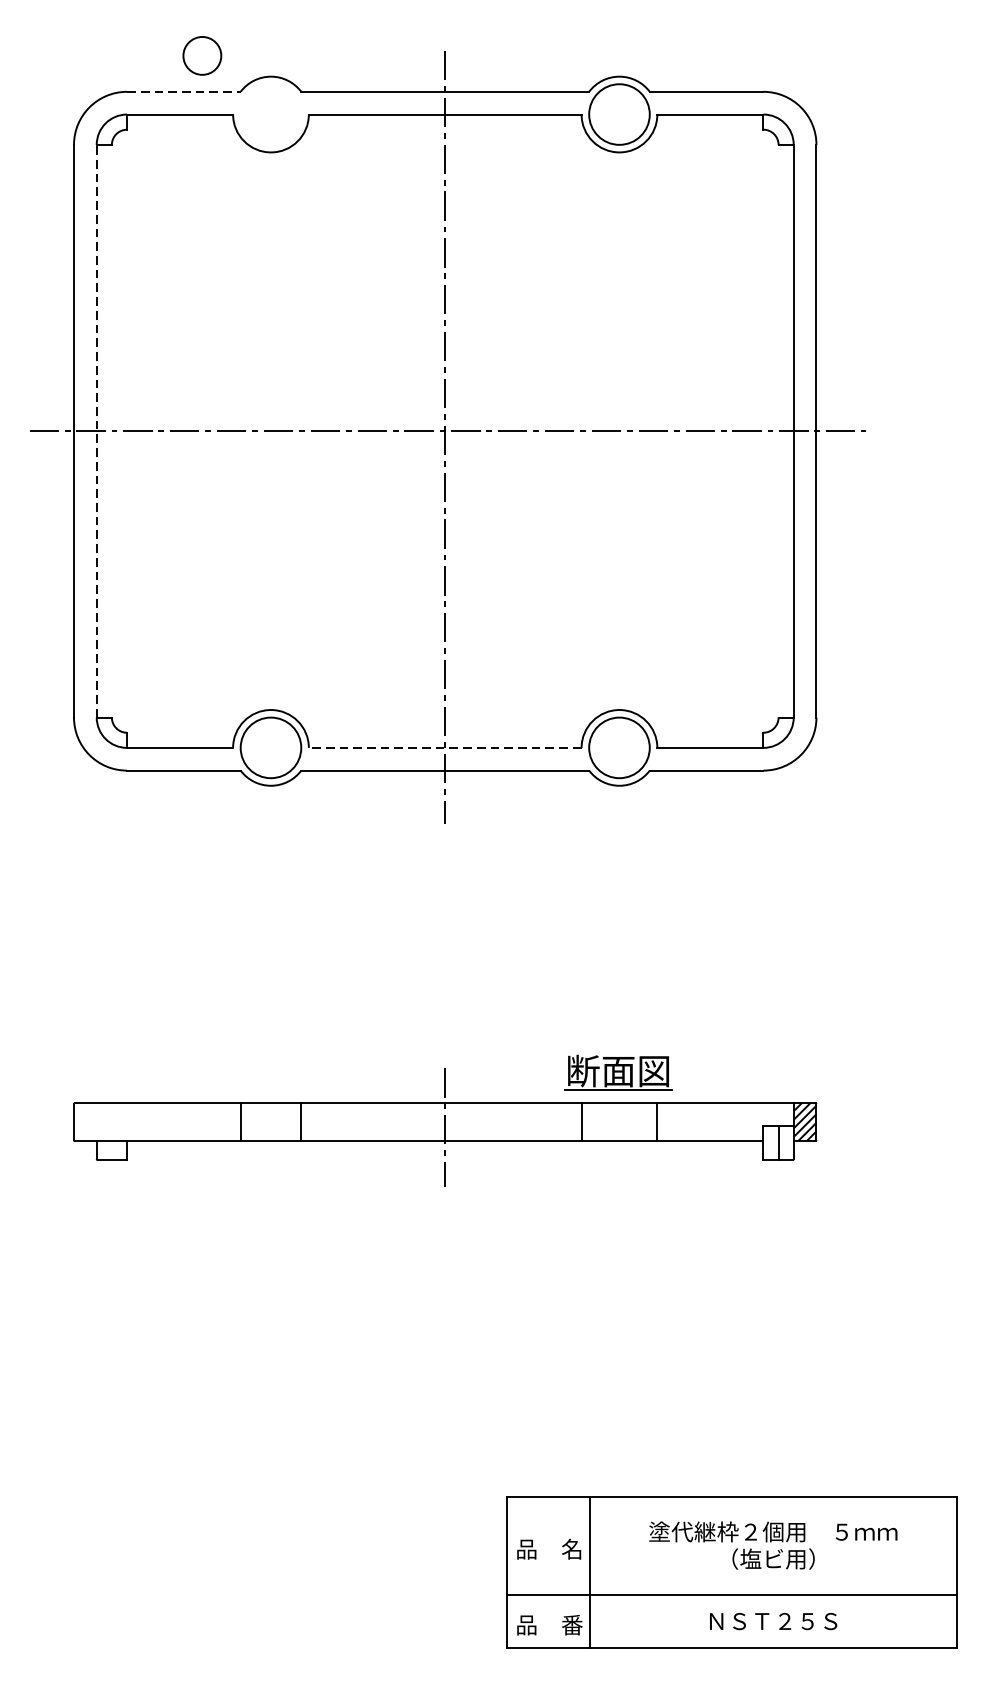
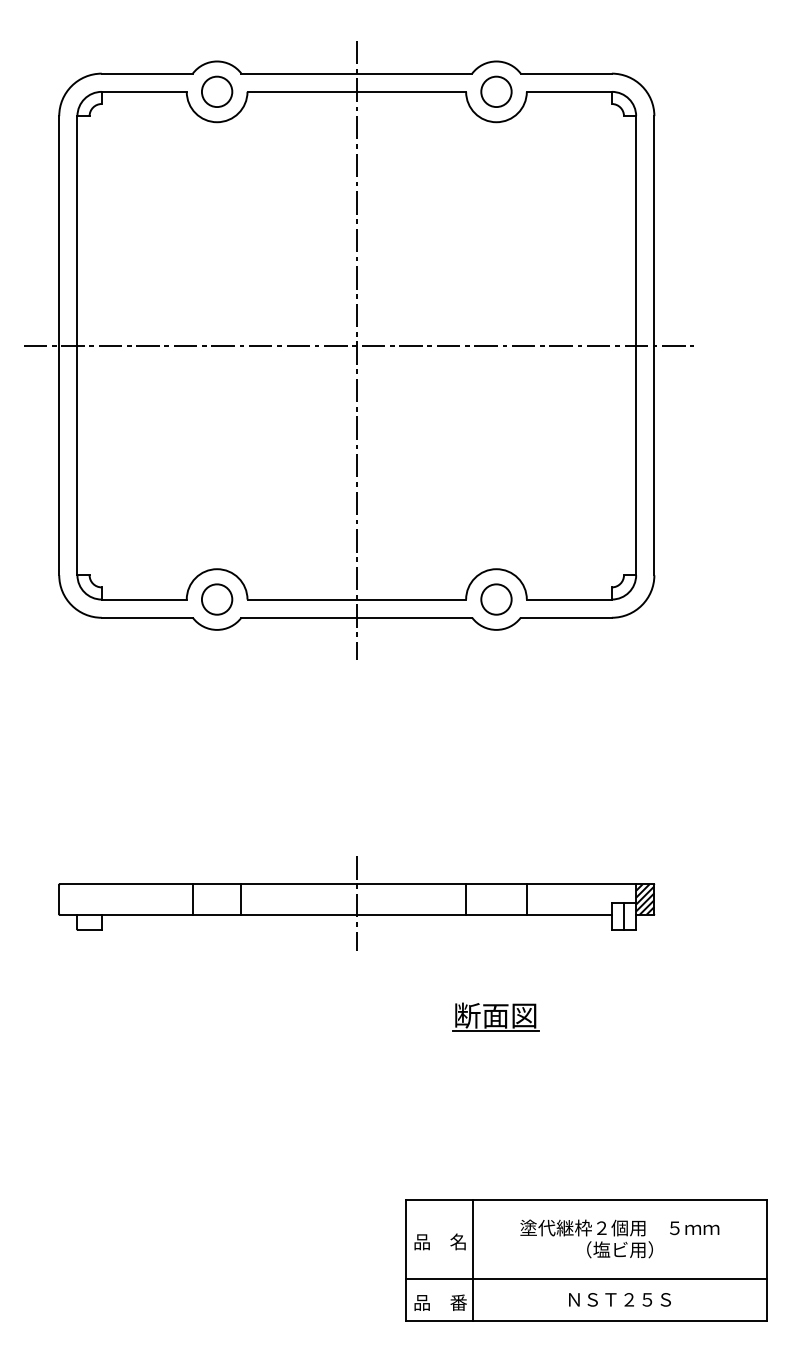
circle: (202, 55) -> (217, 91), moved
line: (184, 91) -> (147, 73), dashed -> solid
circle: (619, 114) -> (496, 91), size x0.62
line: (96, 430) -> (77, 345), dashed -> solid
circle: (270, 747) -> (216, 599), size x0.62
line: (444, 747) -> (356, 599), dashed -> solid
circle: (619, 747) -> (496, 599), size x0.62
part: (618, 1072) -> (495, 1016), moved

